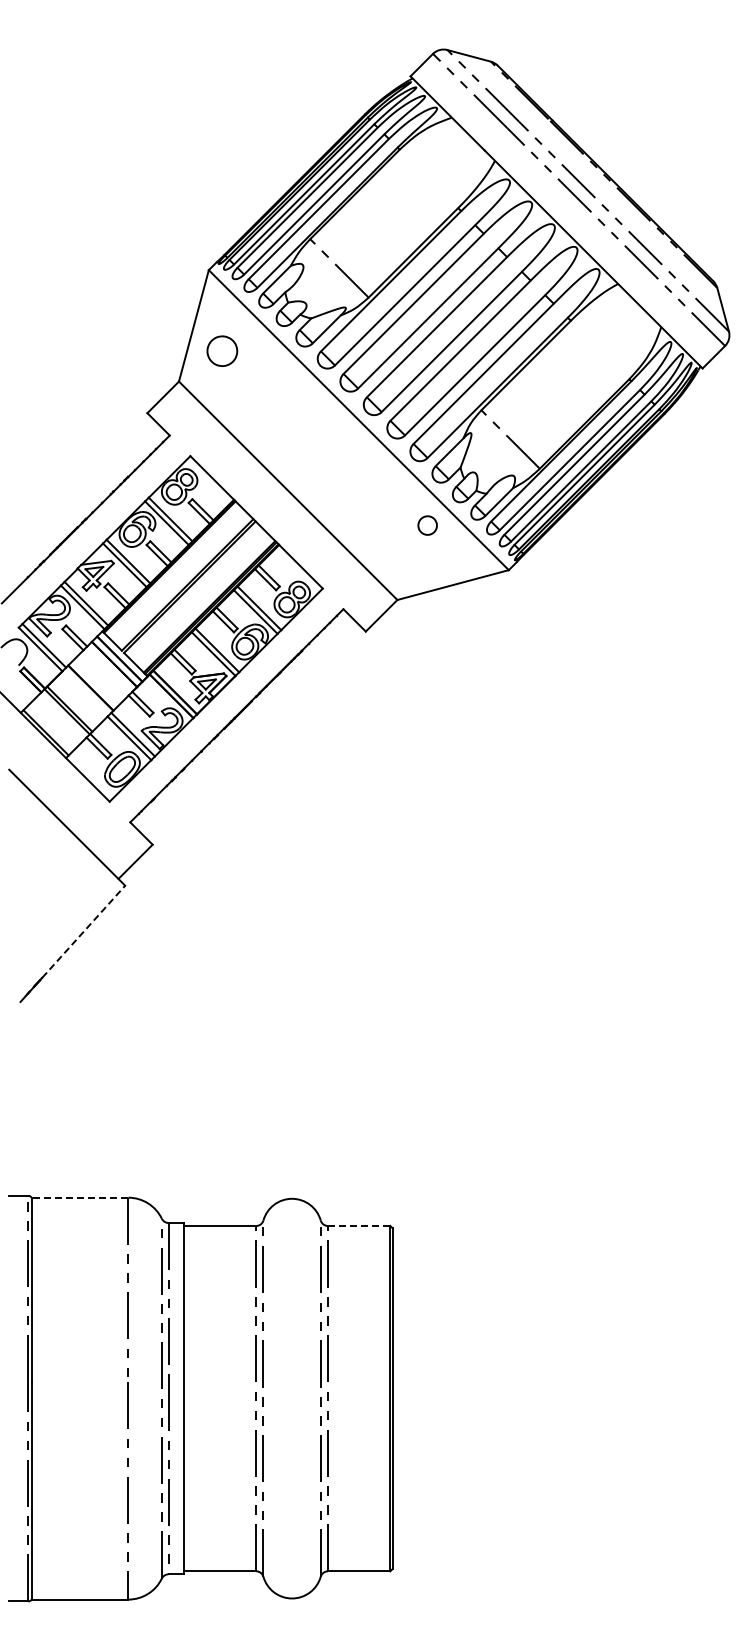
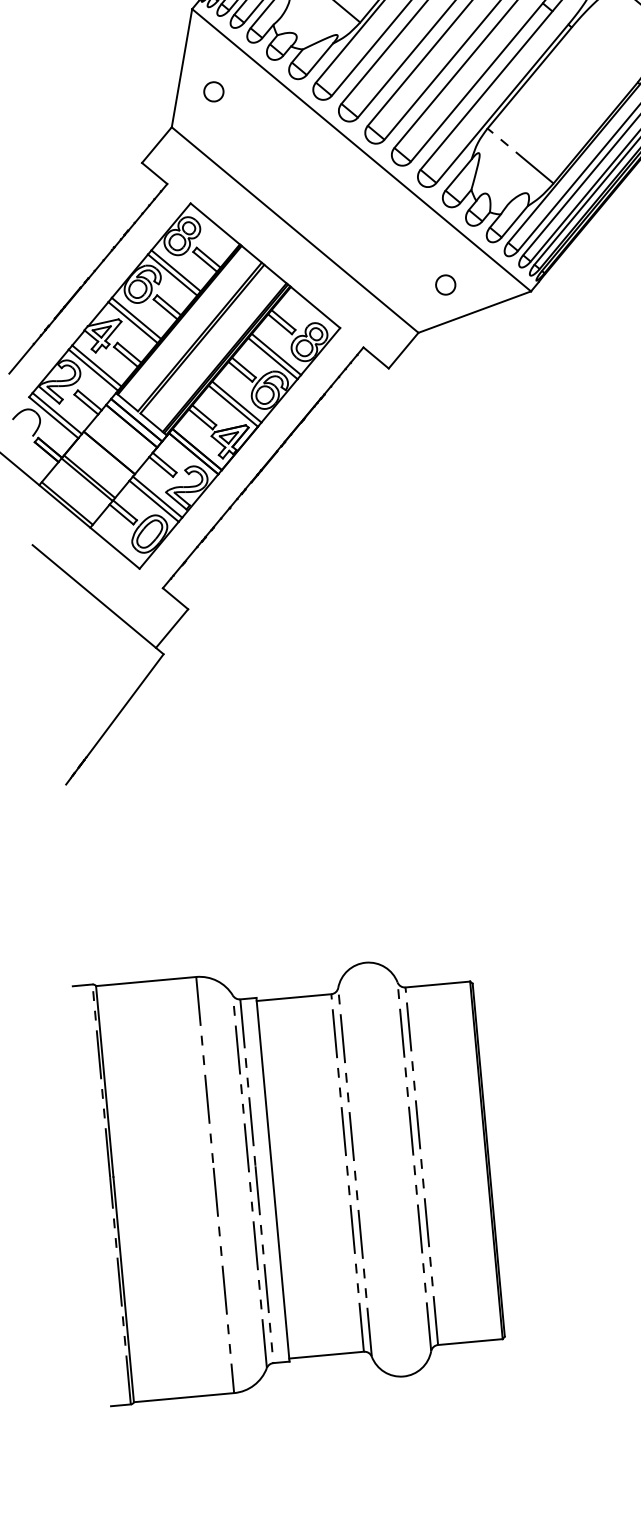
part: (222, 351) -> (214, 92), size x0.62
part: (427, 525) -> (445, 284), moved
line: (83, 931) -> (124, 705), dashed -> solid
line: (79, 1197) -> (145, 981), dashed -> solid
line: (358, 1225) -> (437, 984), dashed -> solid

